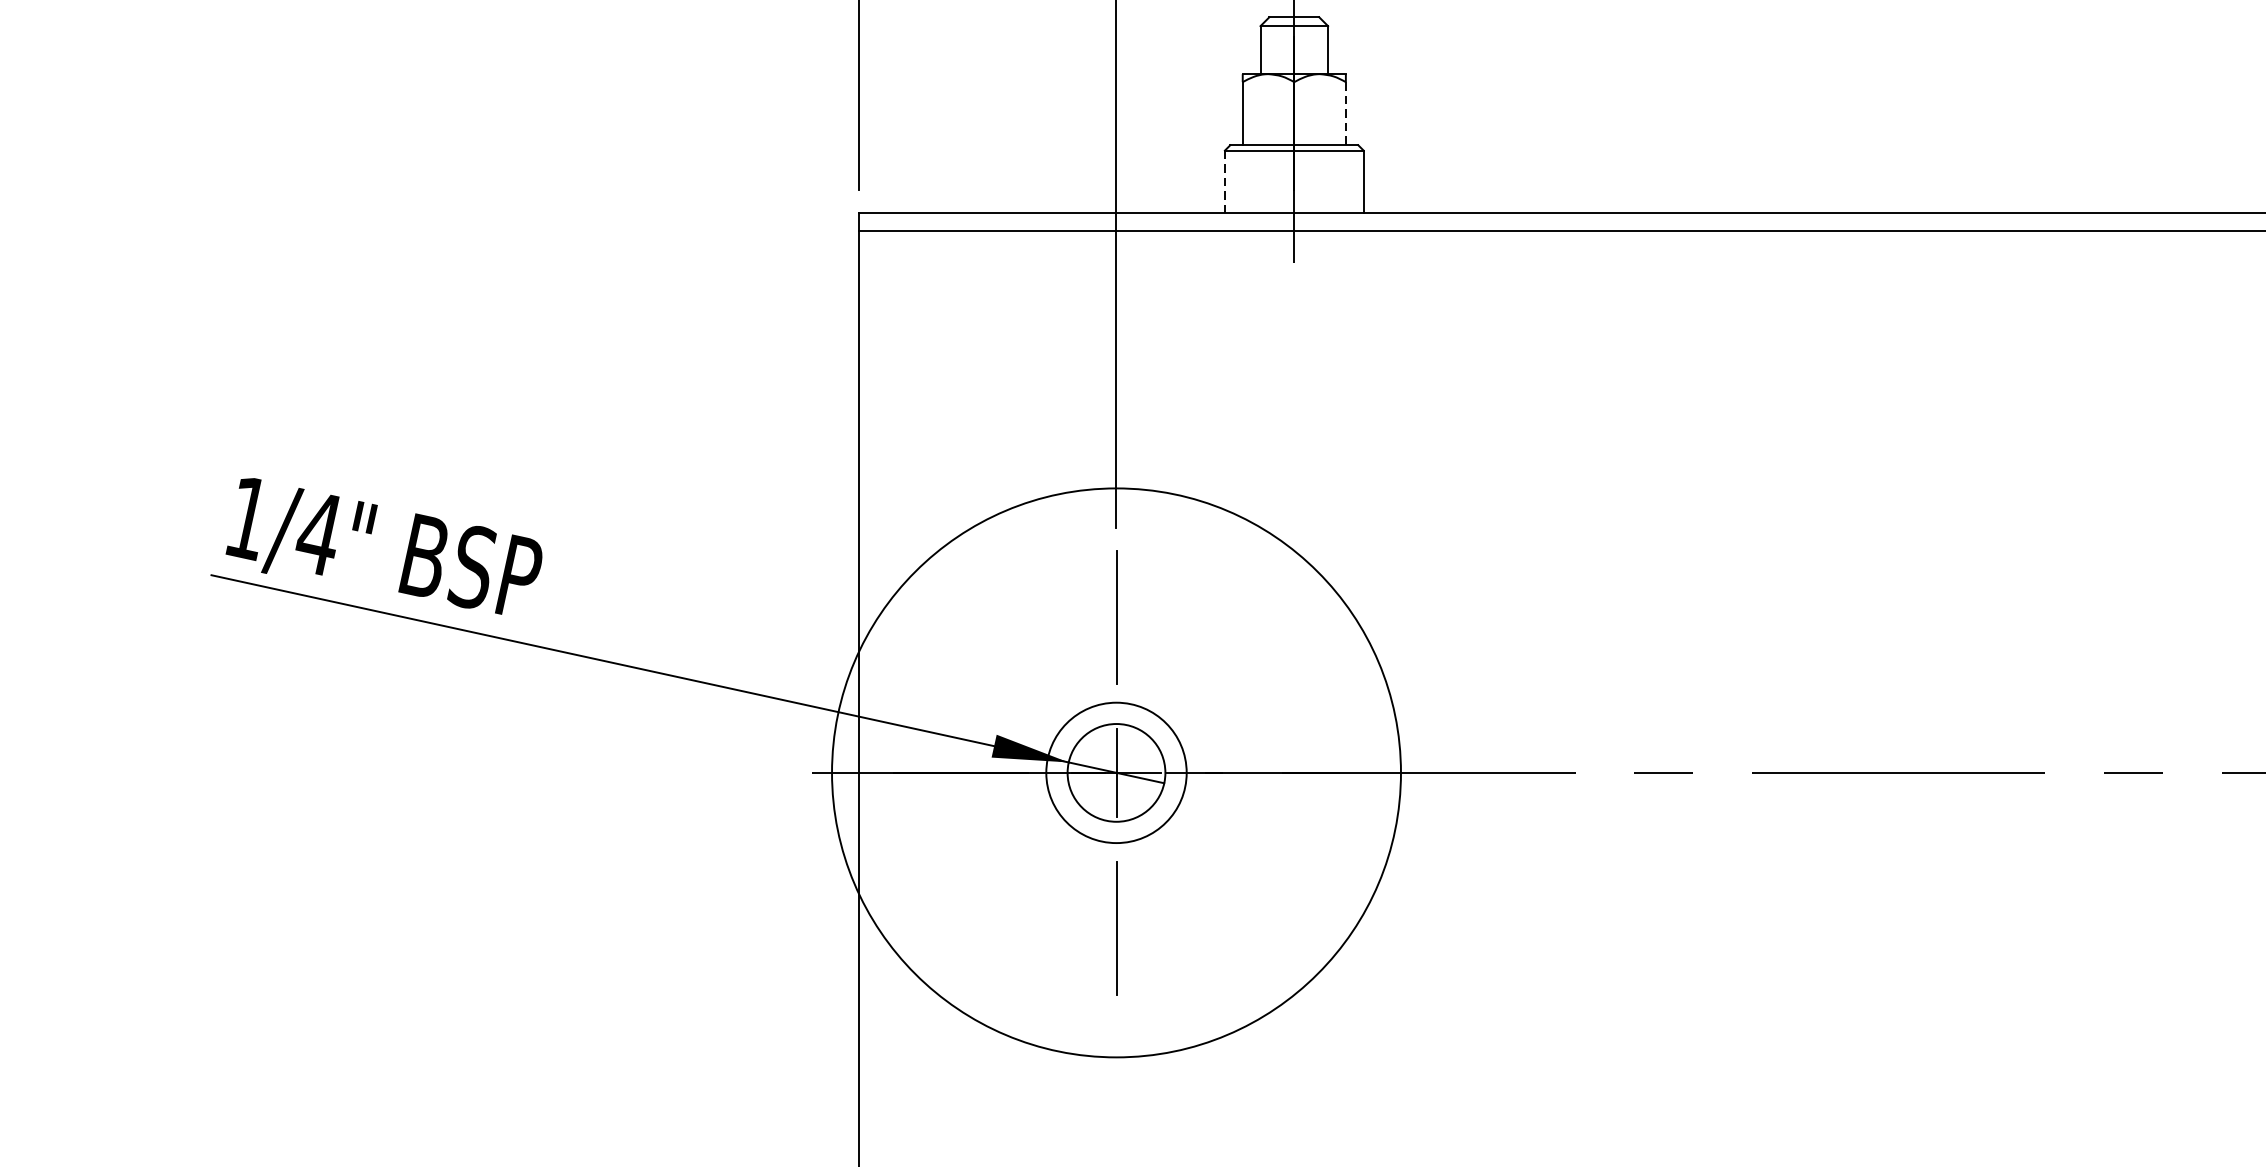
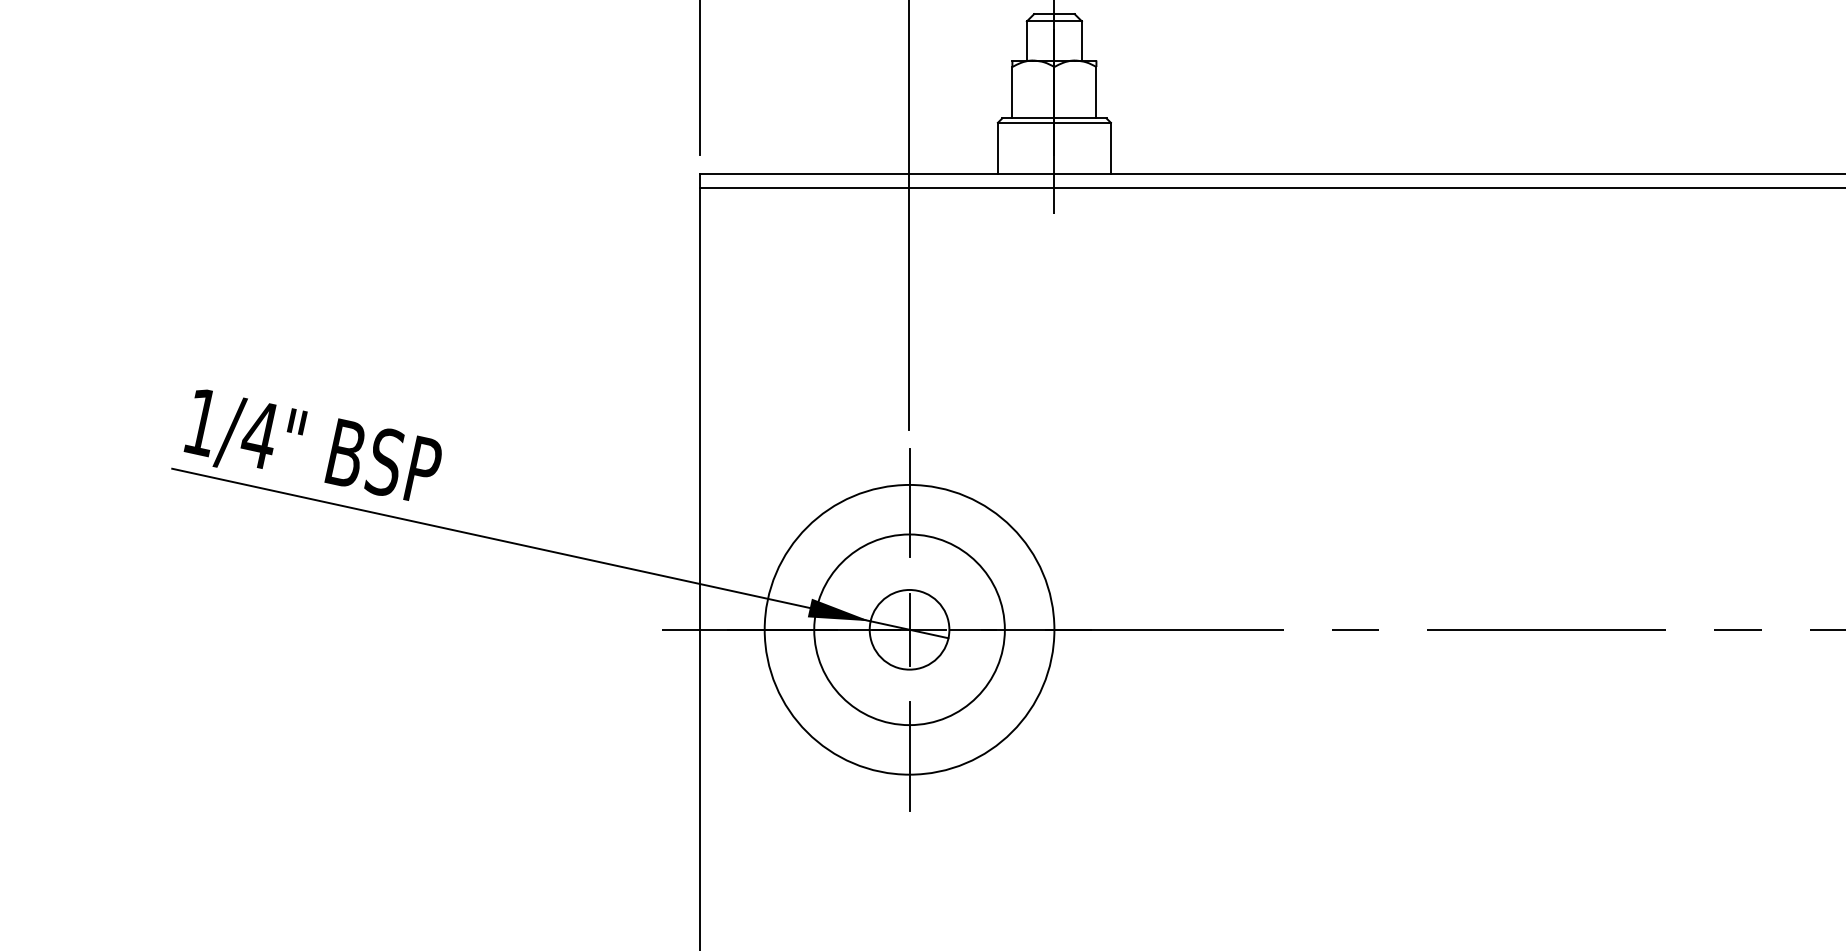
line: (1345, 113) -> (1096, 92), dashed -> solid
line: (1224, 182) -> (997, 148), dashed -> solid
circle: (1116, 772) -> (909, 629), size x0.62
circle: (1116, 772) -> (909, 629), size x1.67

